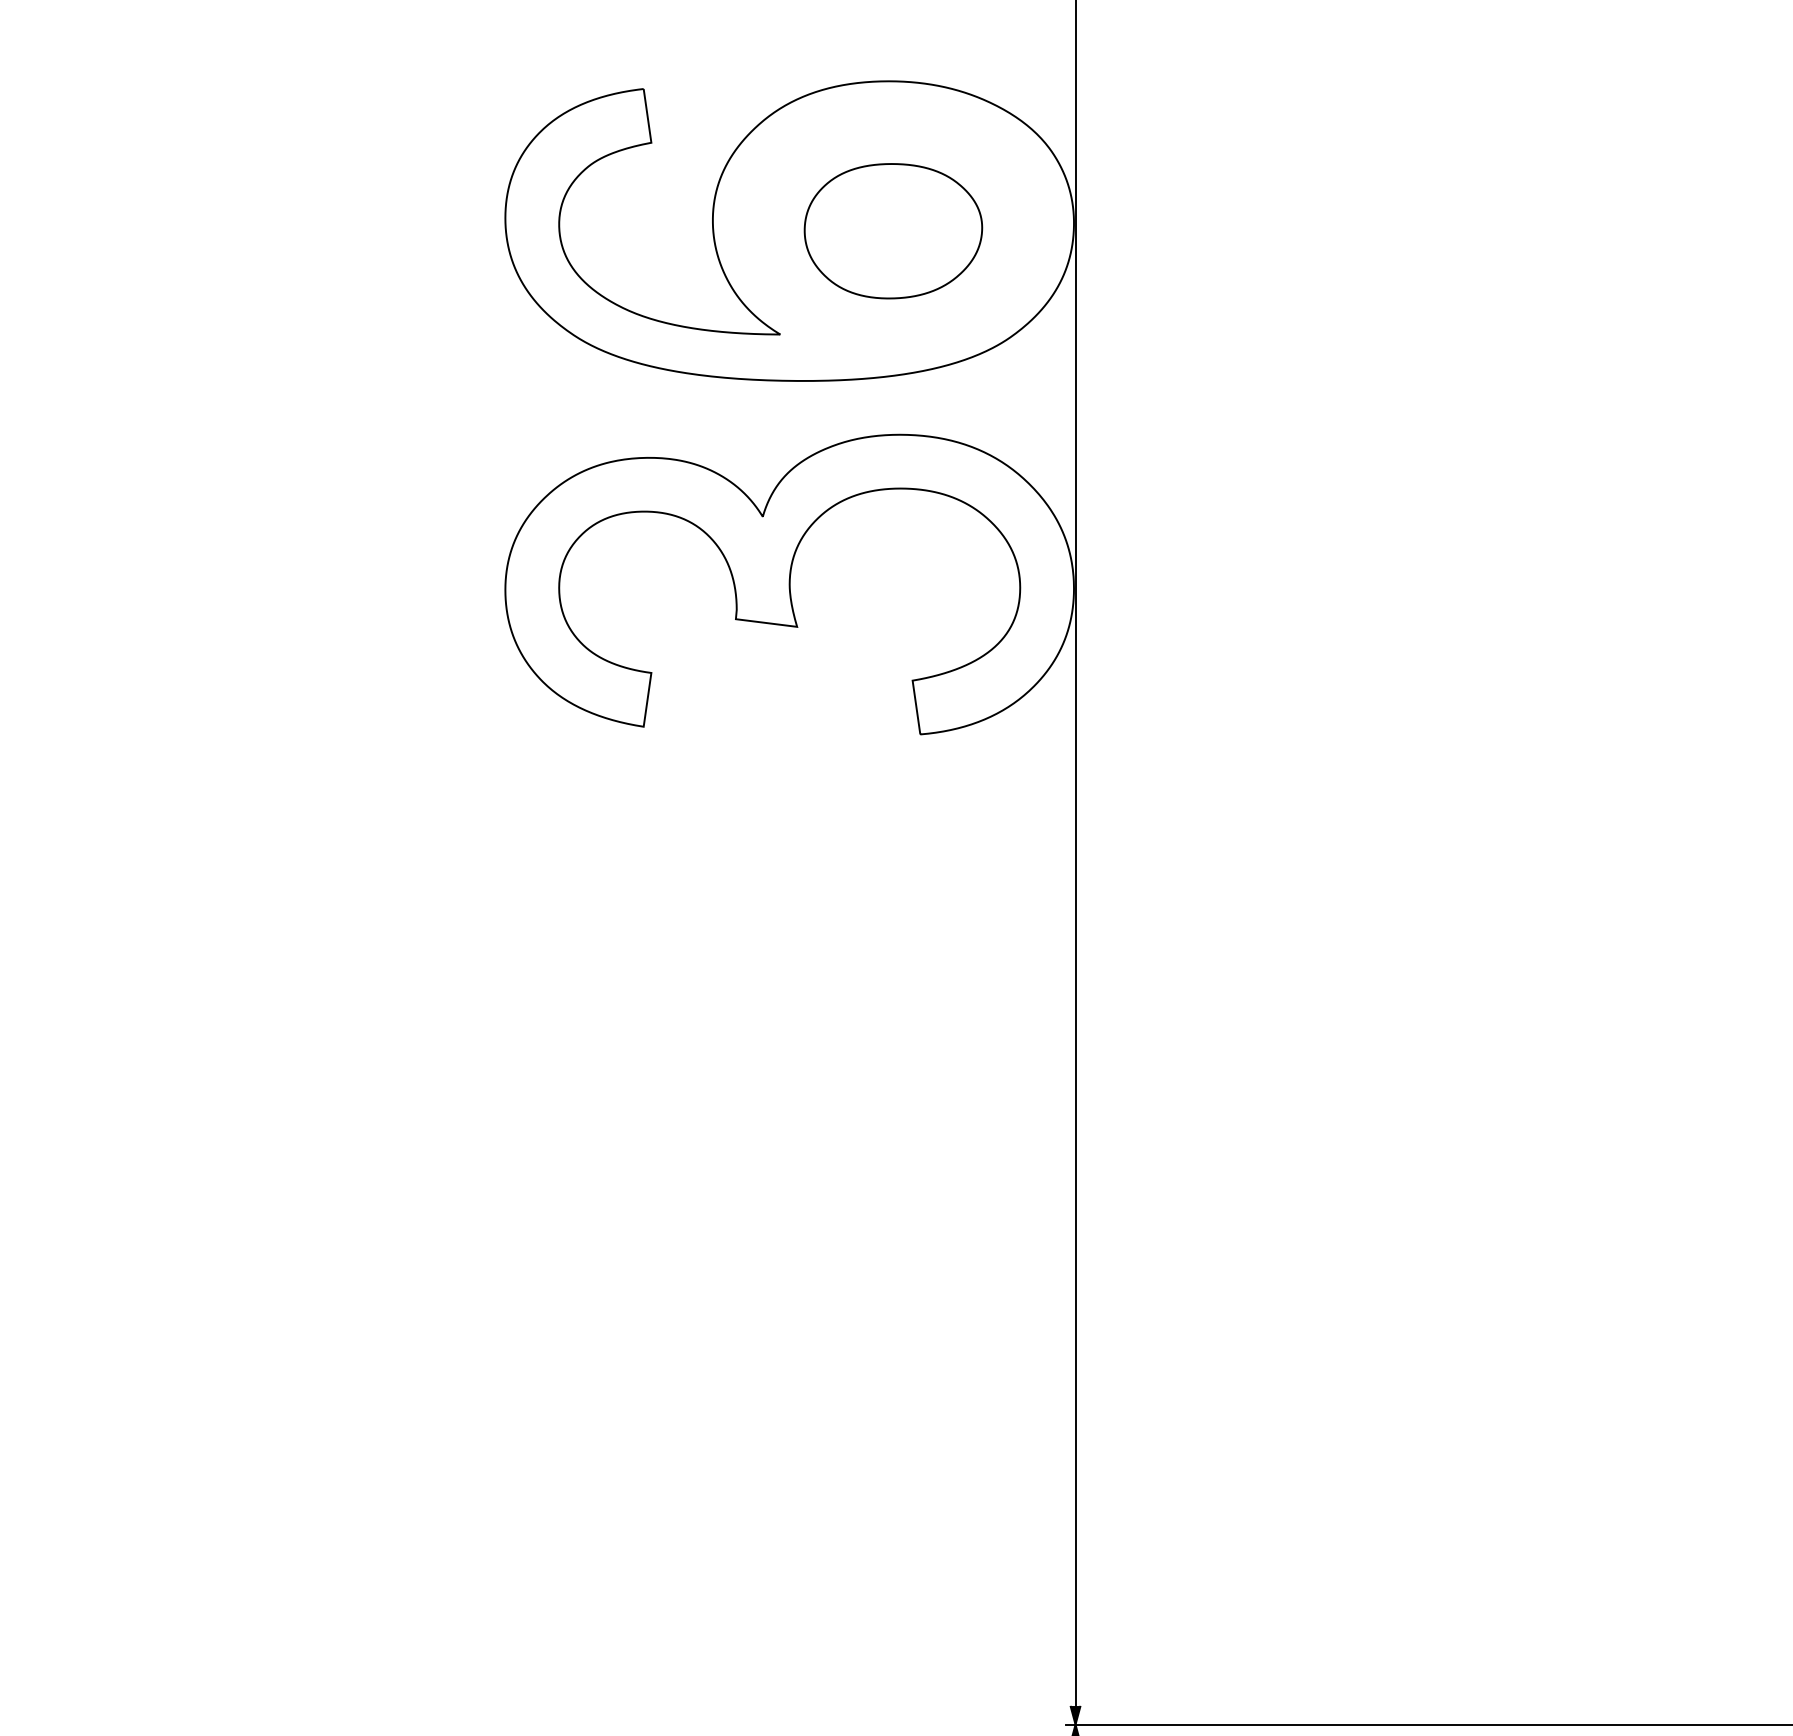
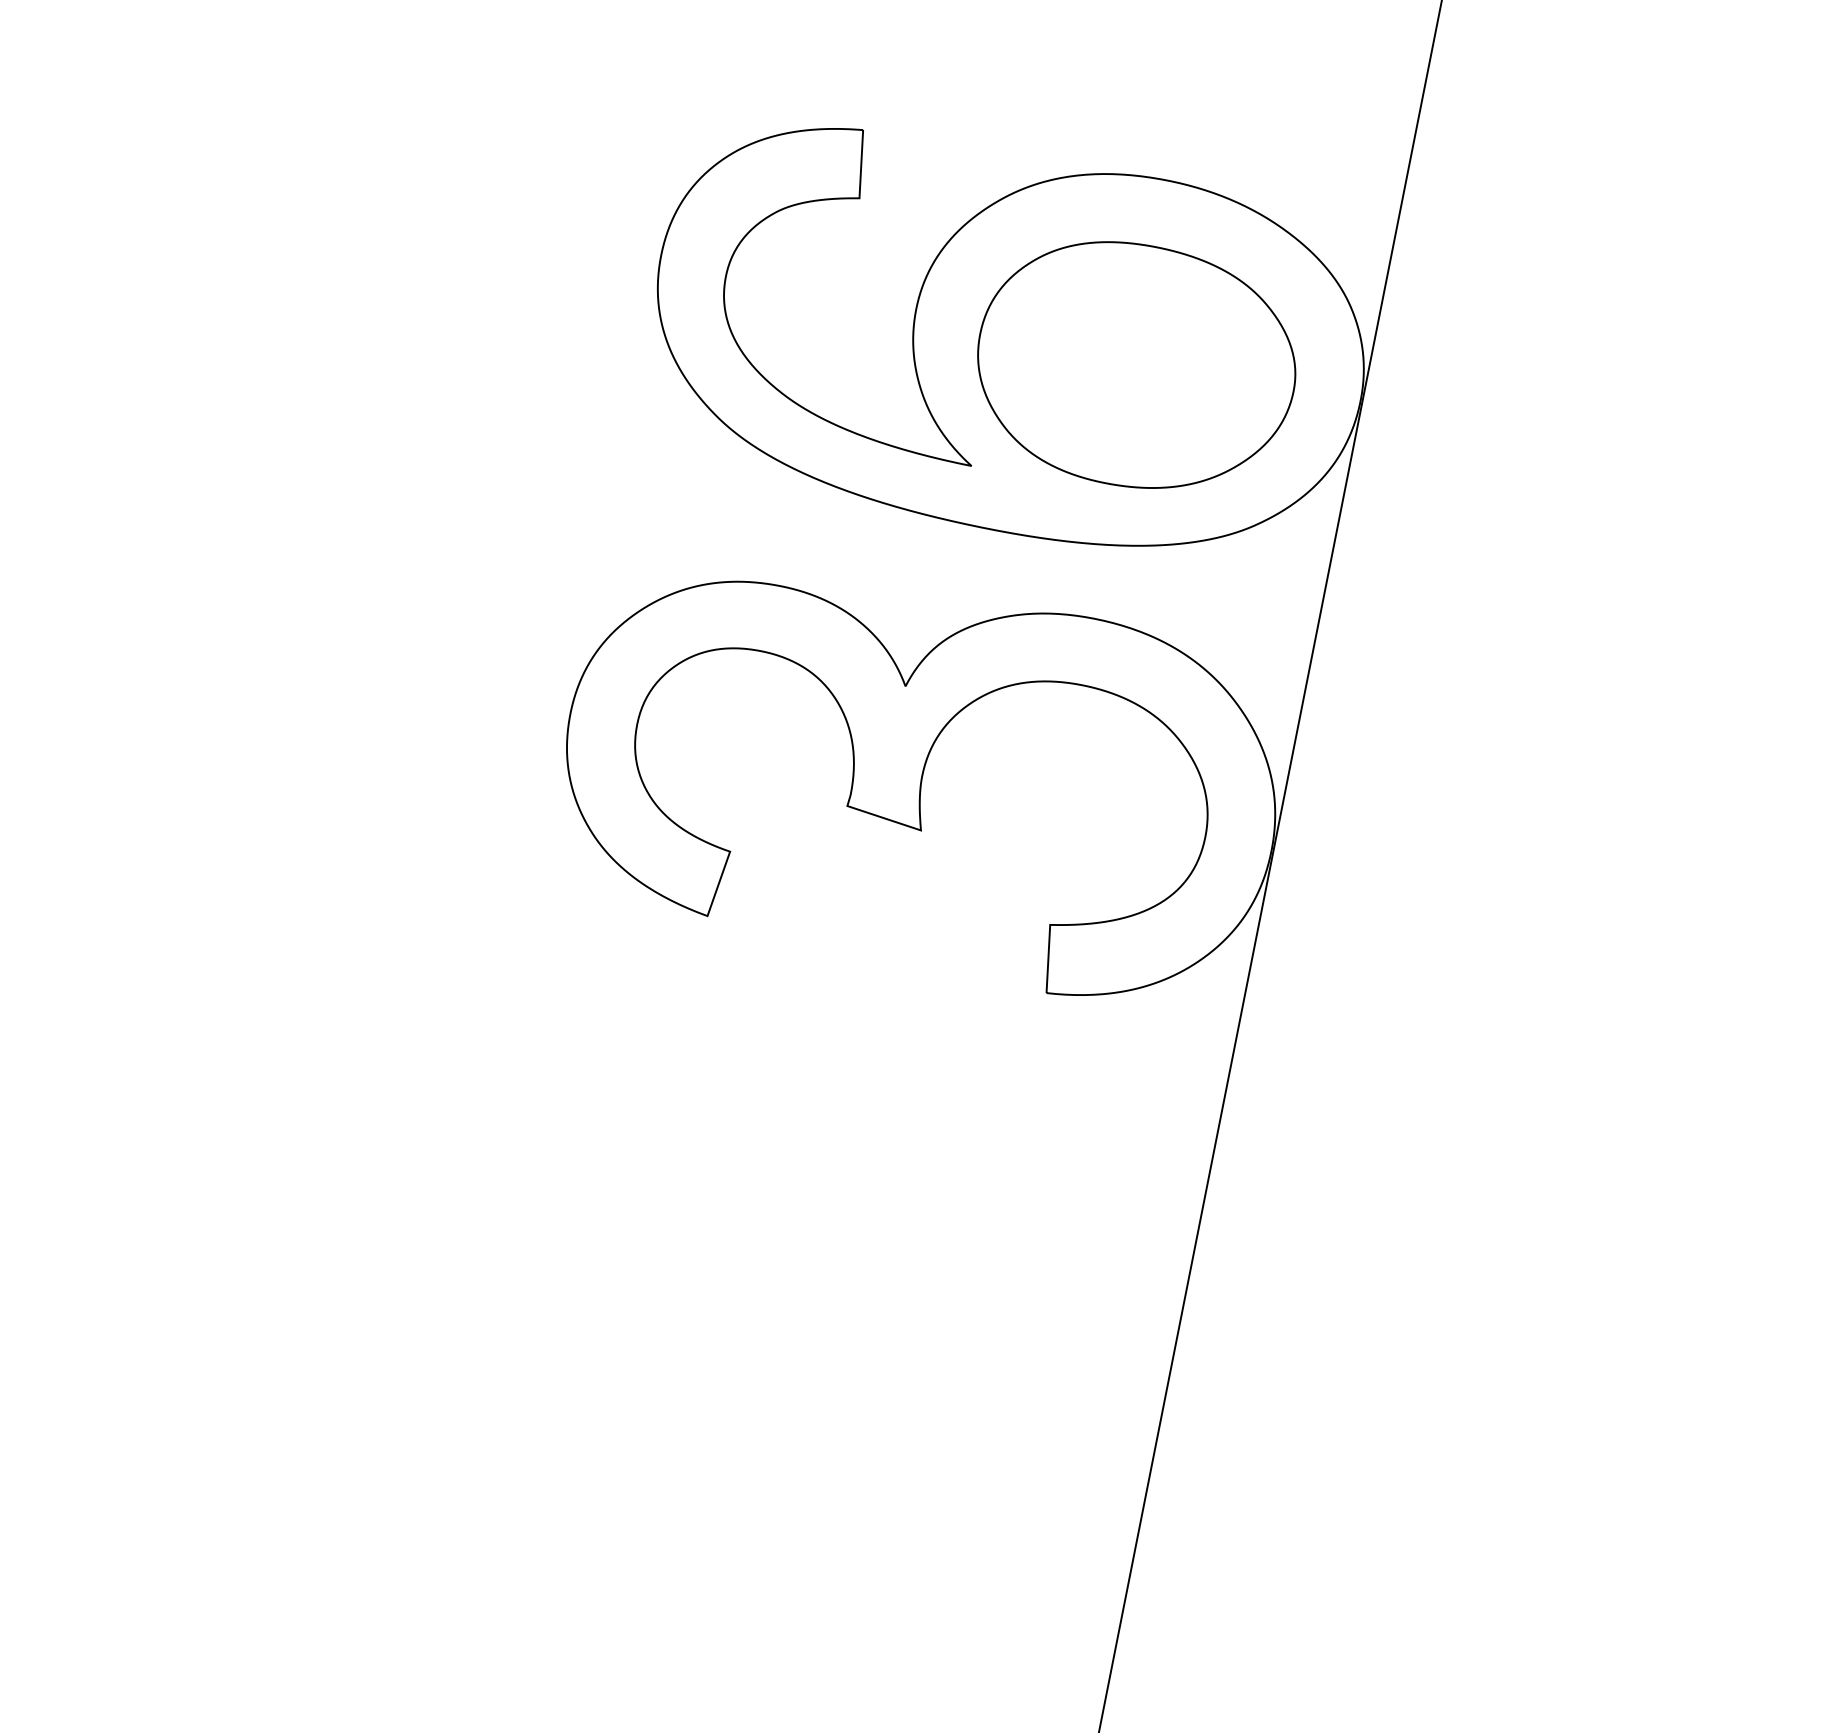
part: (893, 231) -> (1136, 366), size x1.43

